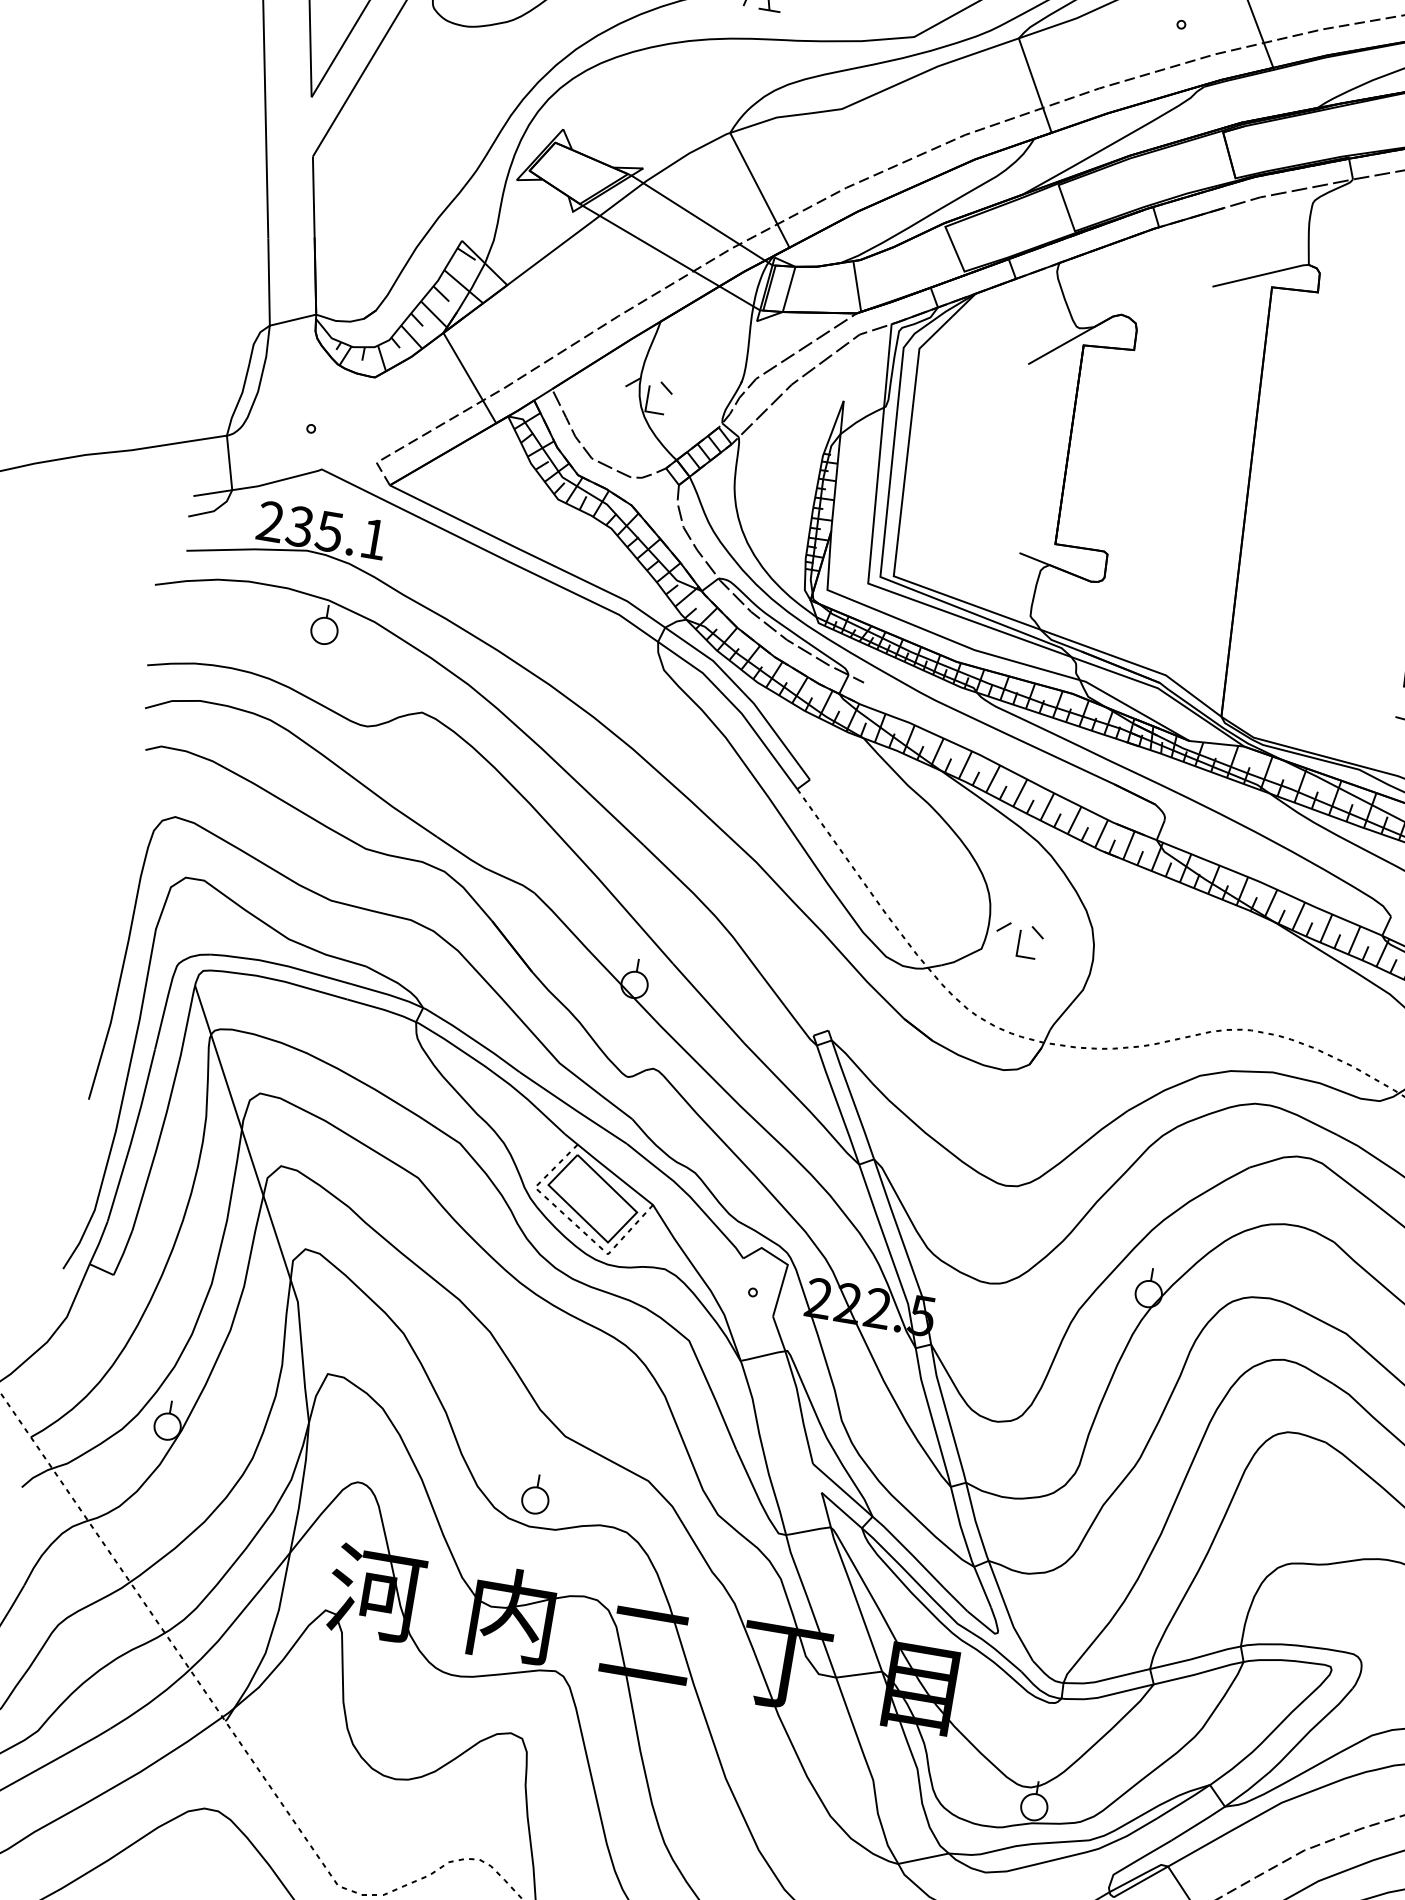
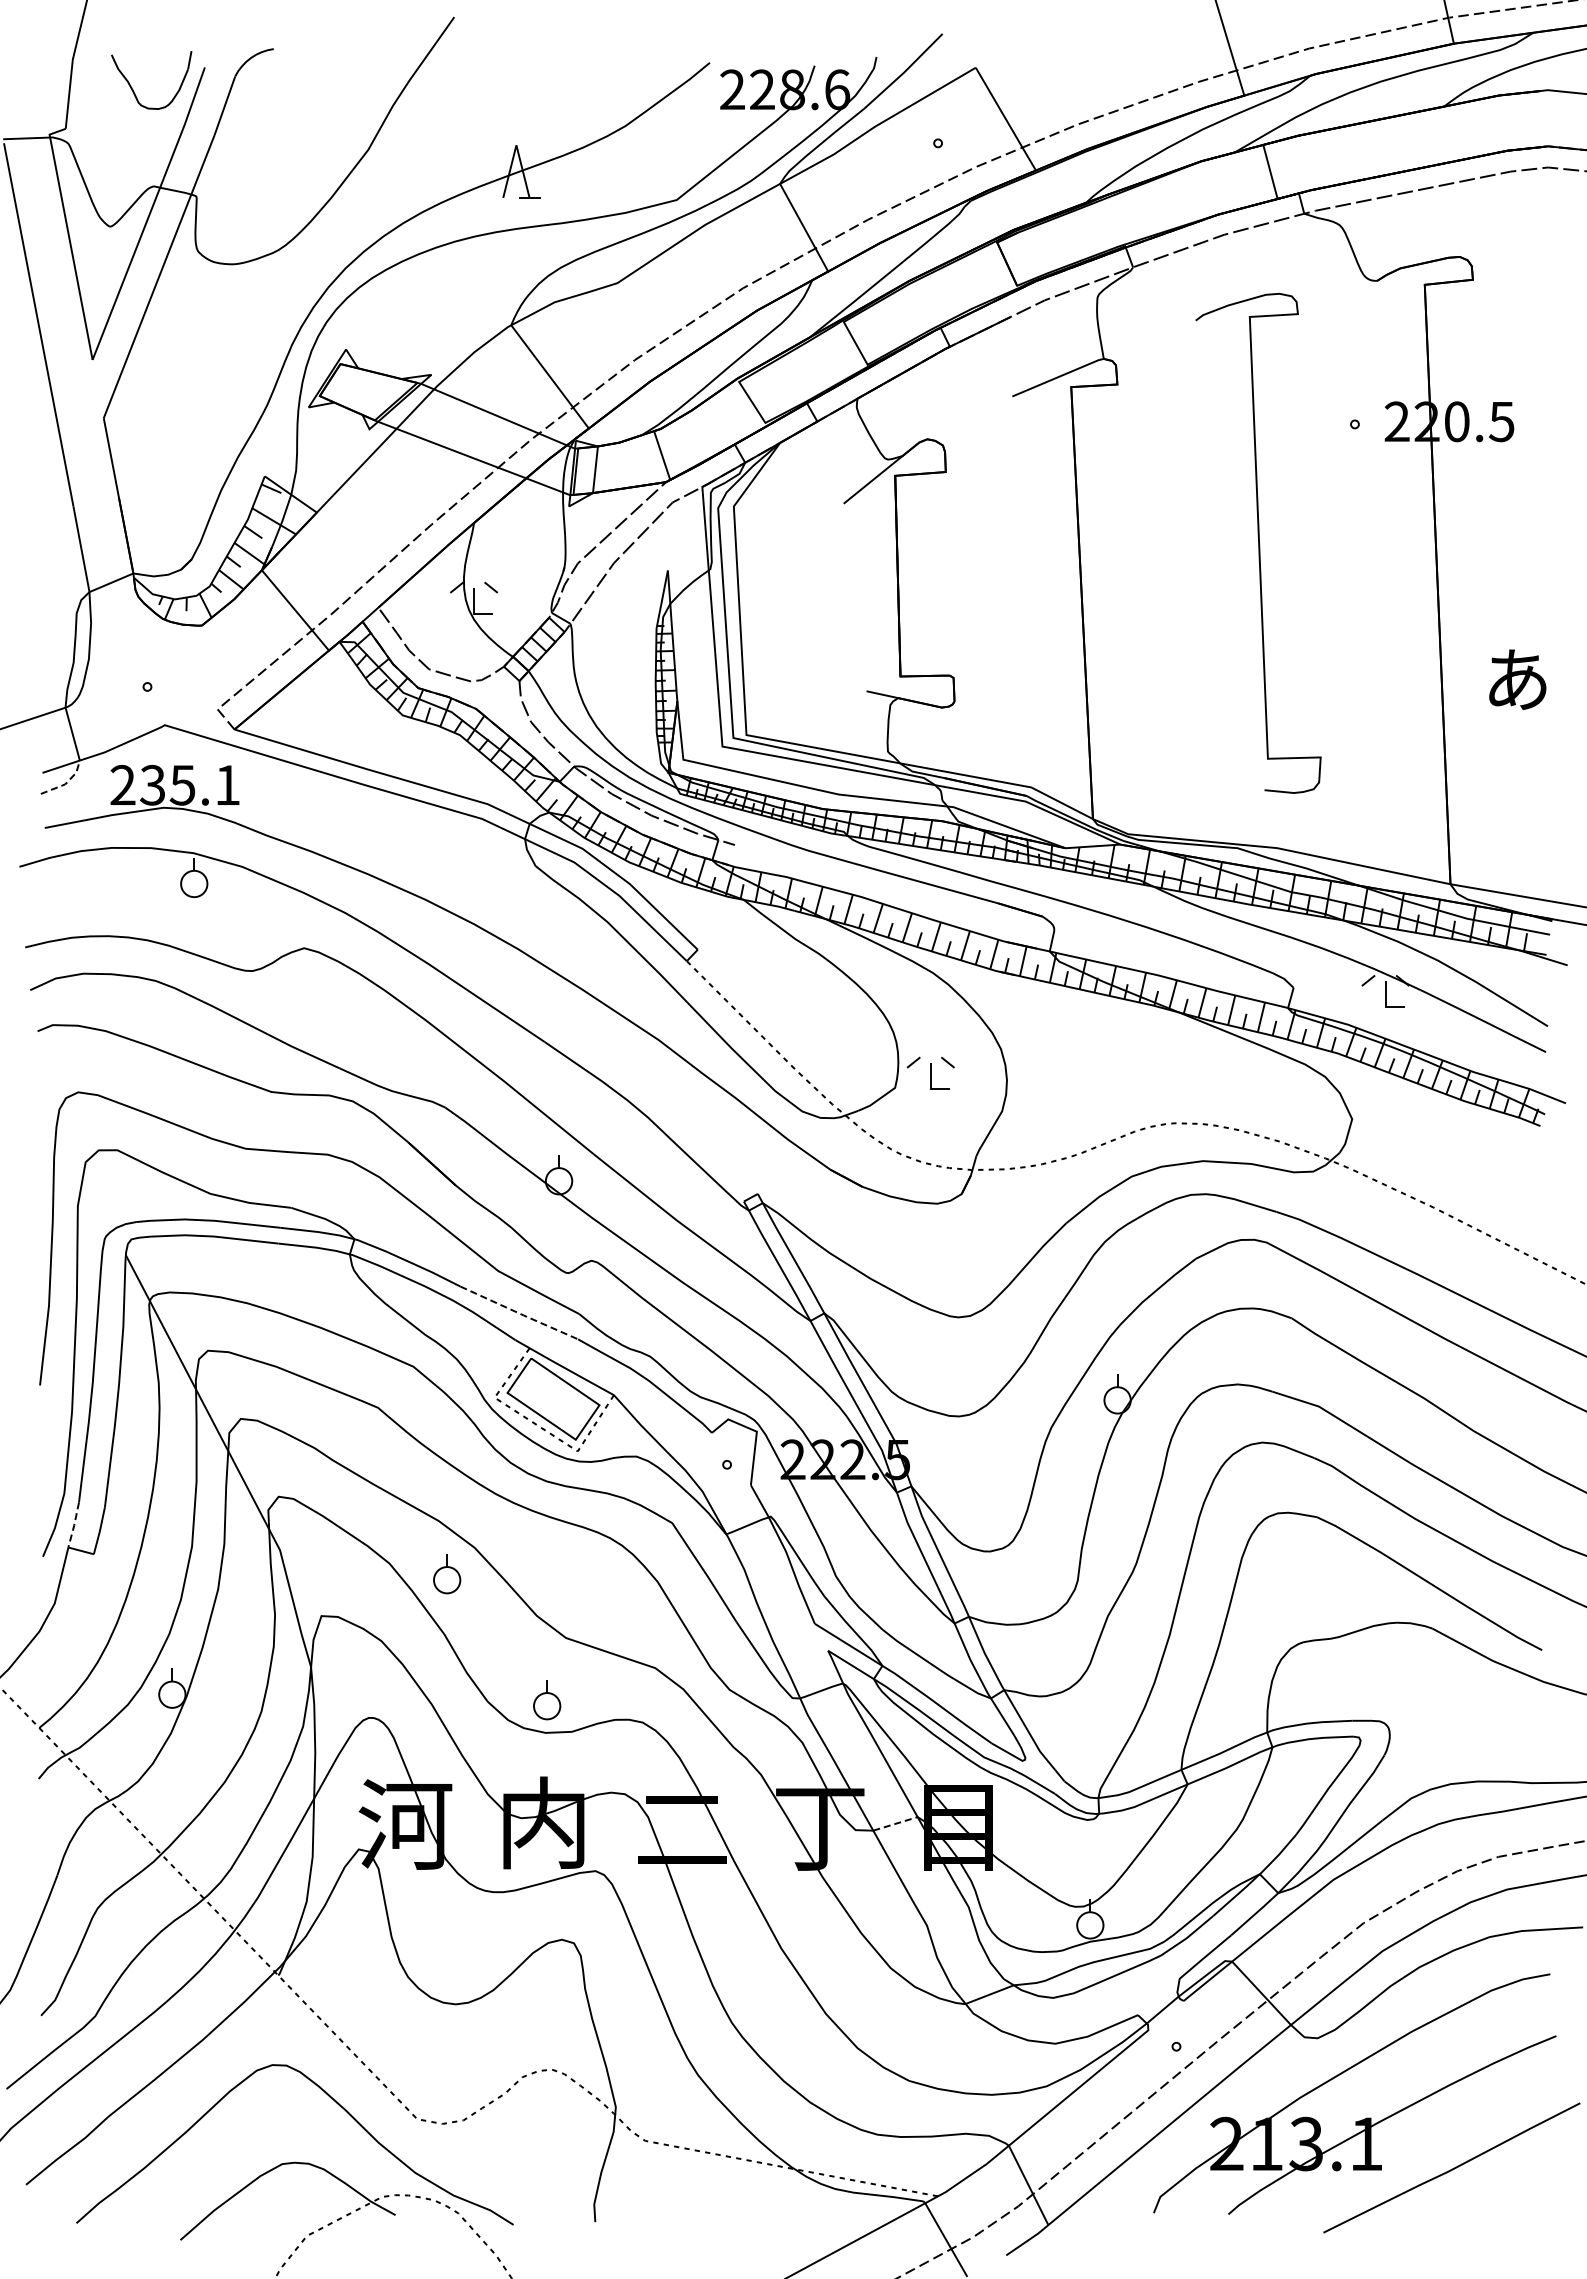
line: (215, 510) -> (66, 783), solid -> dashed
line: (574, 1108) -> (520, 1313), solid -> dashed
line: (99, 1243) -> (74, 1525), solid -> dashed
part: (459, 1354) -> (447, 1574), added
line: (859, 1674) -> (895, 1823), solid -> dashed

